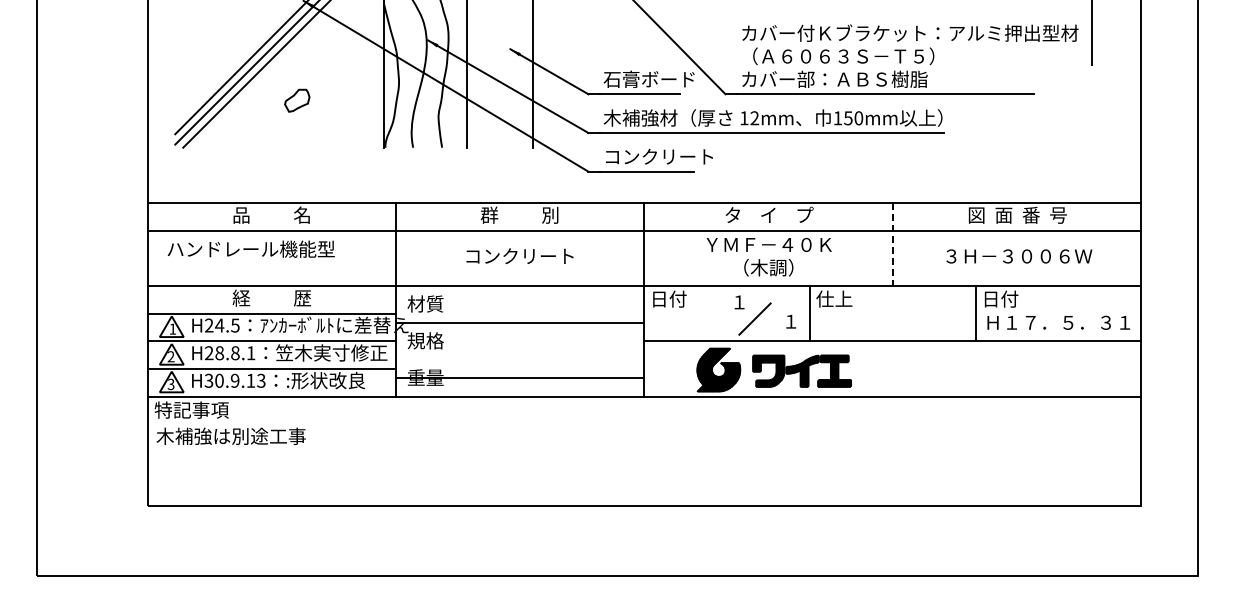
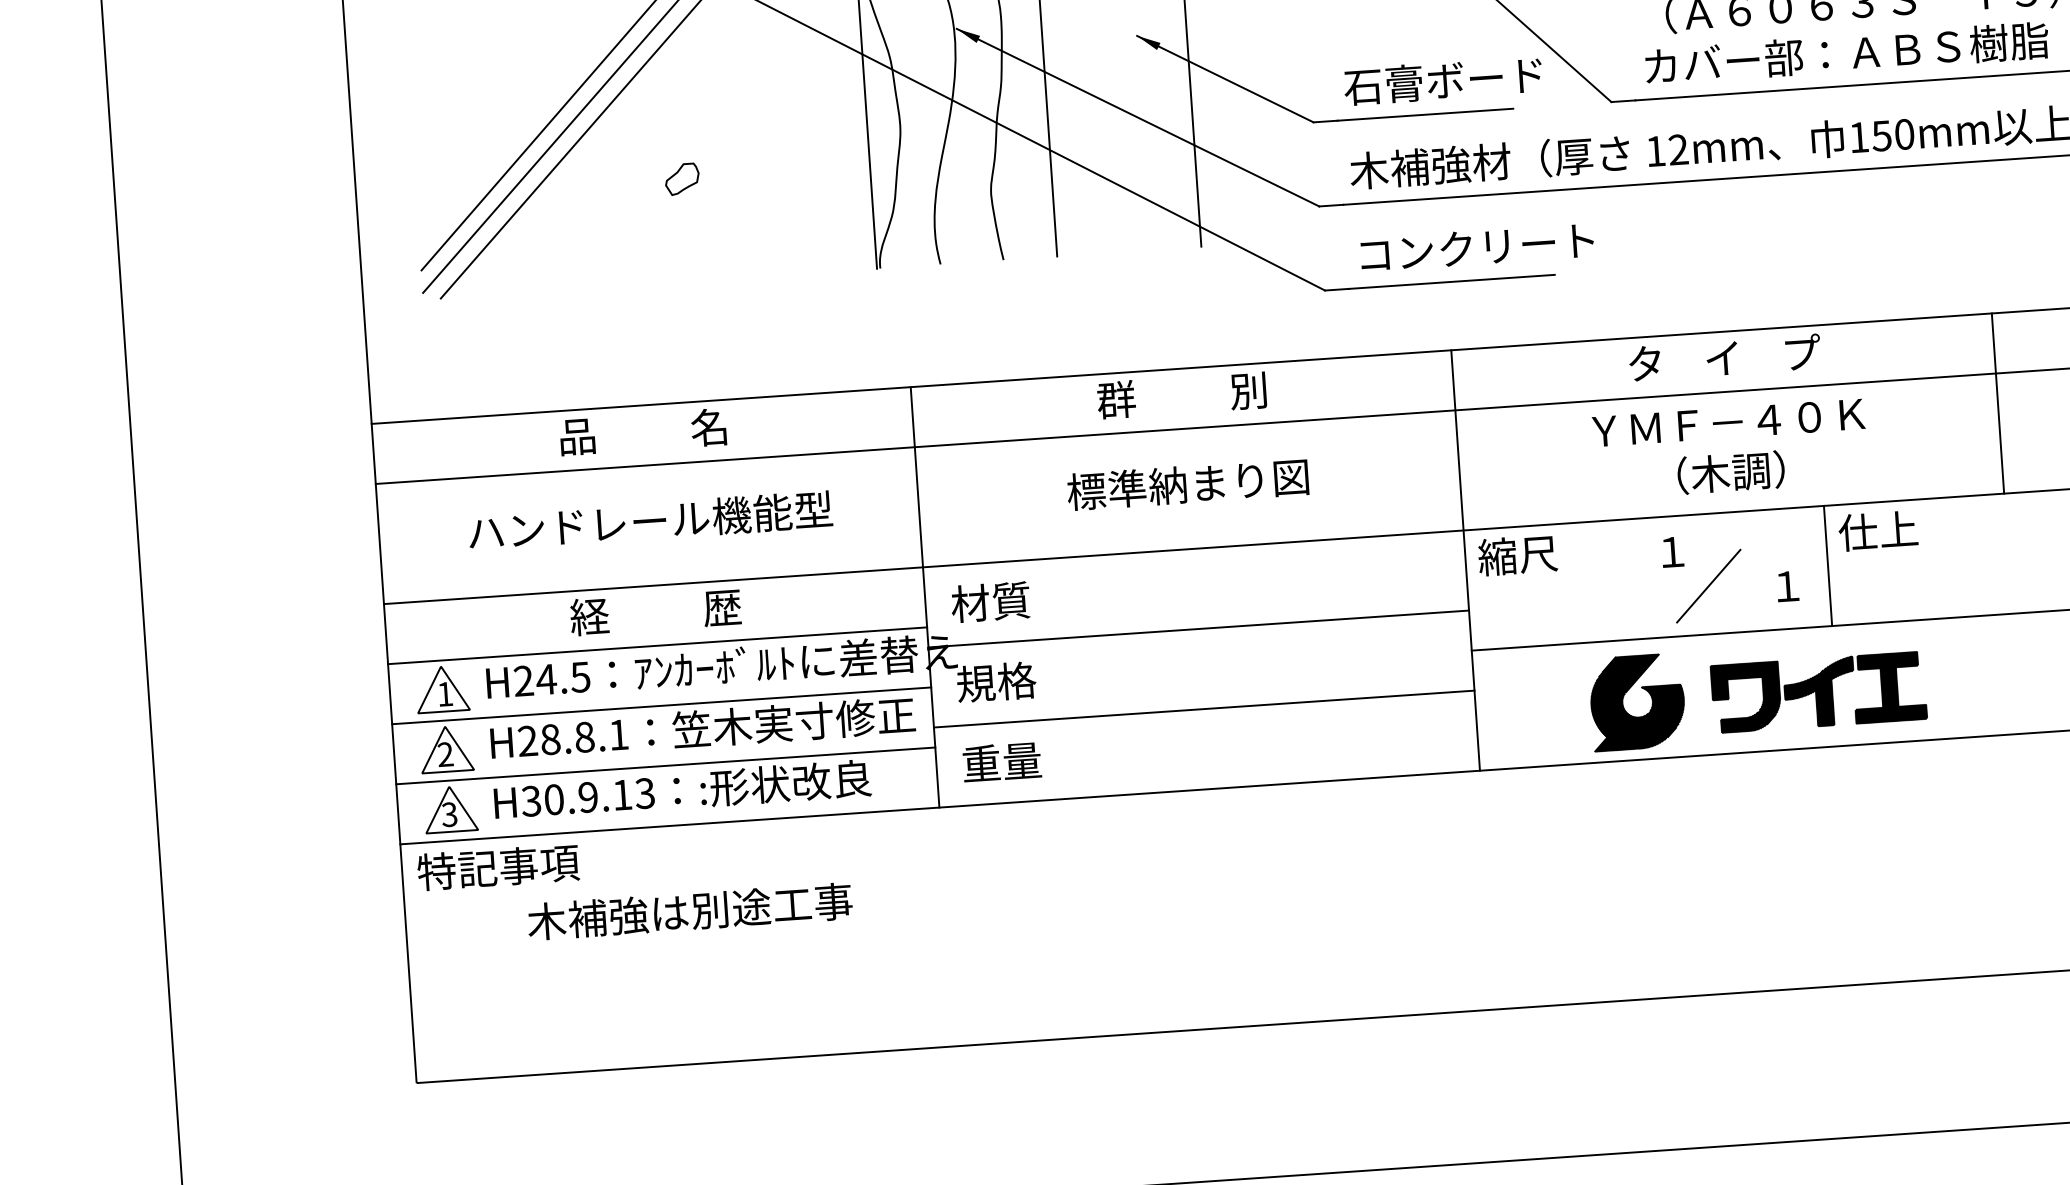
part: (297, 100) -> (682, 178), size x0.62
line: (893, 244) -> (1998, 403), dashed -> solid
text: (250, 248) -> (648, 519), moved
text: (519, 255) -> (1187, 482), コンクリート -> 標準納まり図
text: (668, 298) -> (1517, 554), 日付 -> 縮尺
line: (519, 377) -> (1202, 708), moved
text: (230, 435) -> (688, 909), moved

